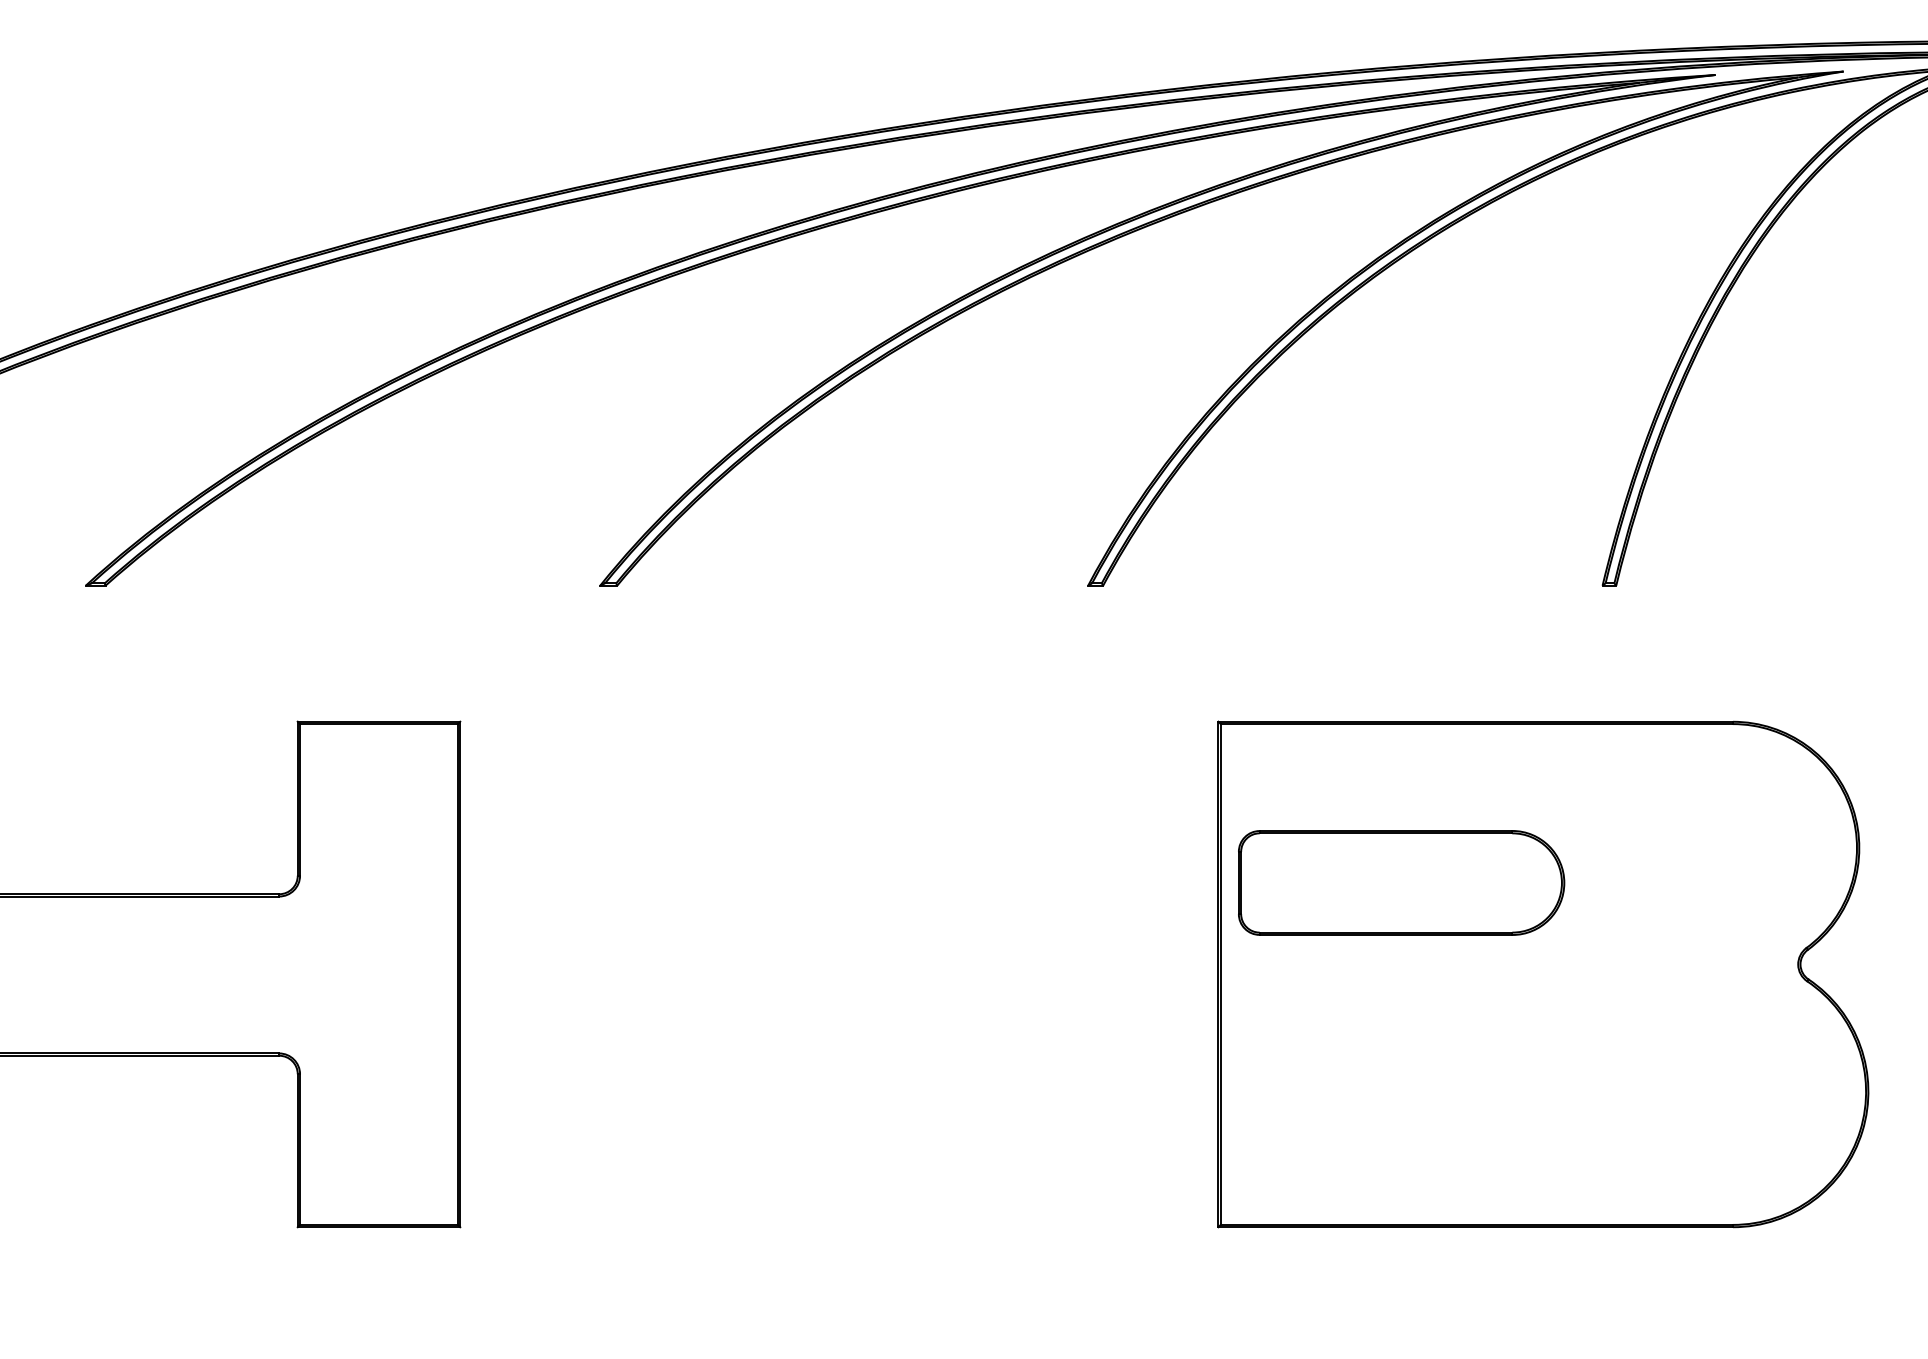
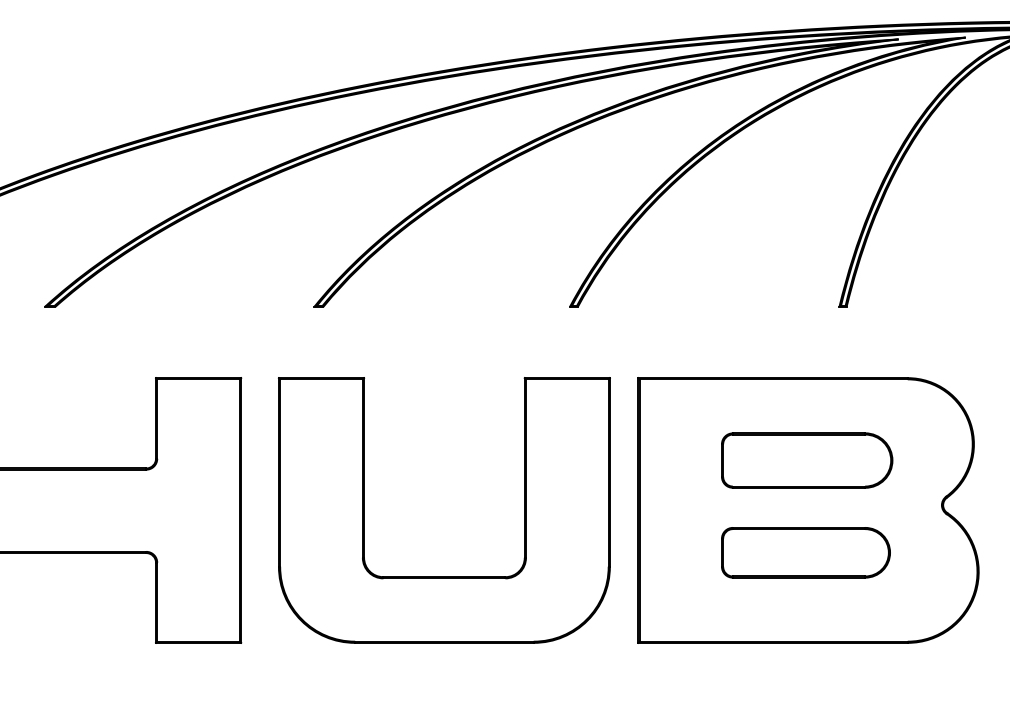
part: (1402, 882) -> (807, 460), moved
part: (1537, 1054) -> (805, 552), added
part: (848, 1100) -> (444, 576), added

